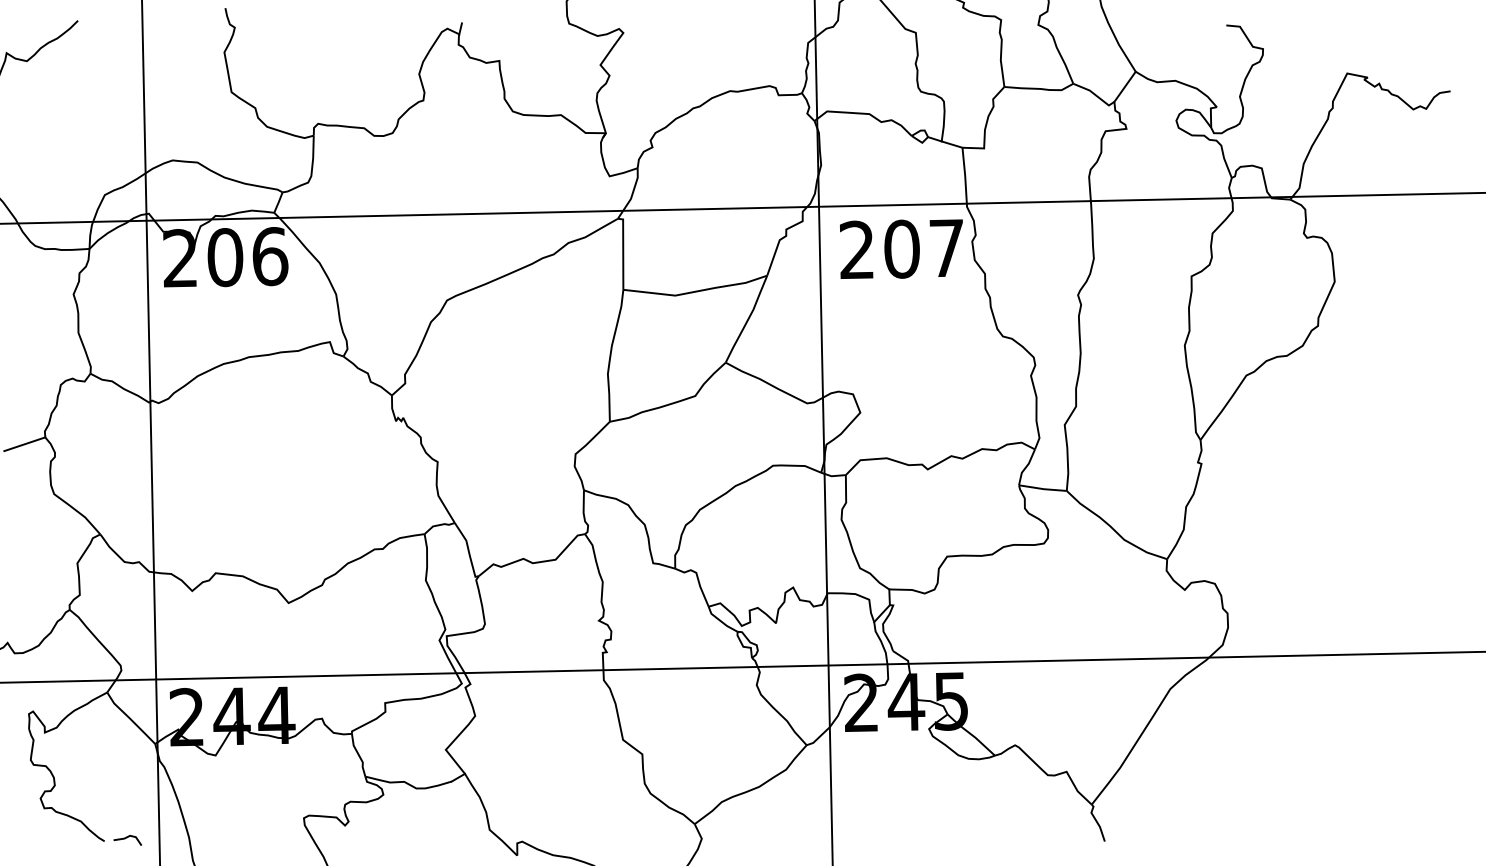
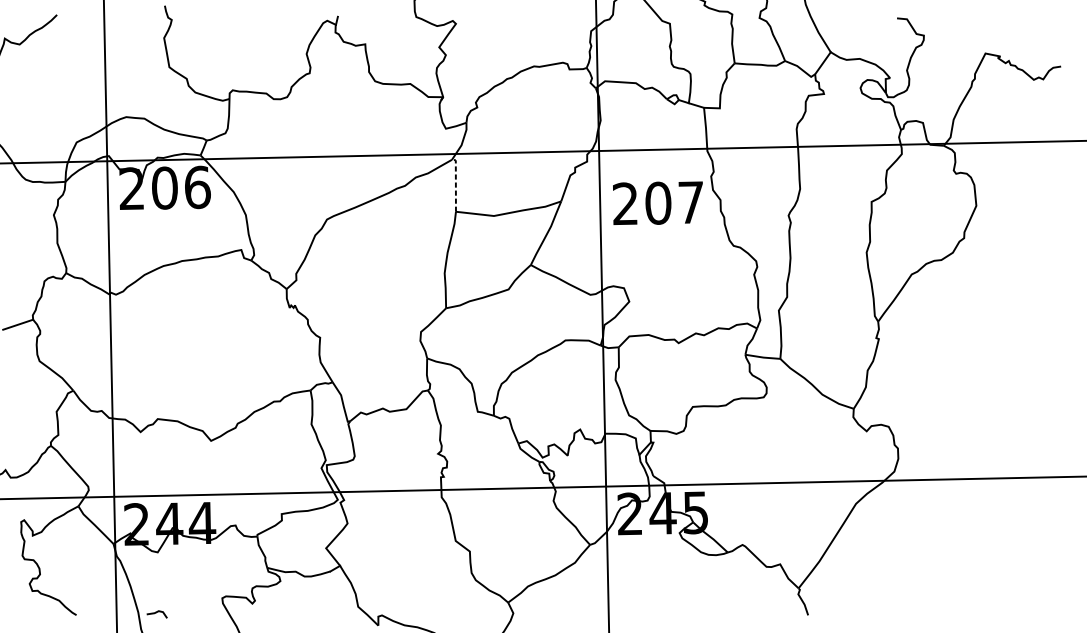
text: (901, 248) -> (657, 202), moved
line: (623, 251) -> (456, 183), solid -> dashed
line: (127, 838) -> (156, 613), moved

